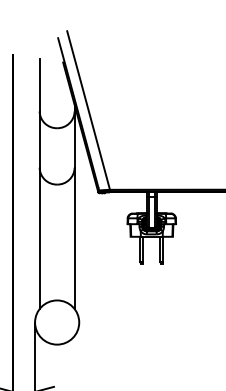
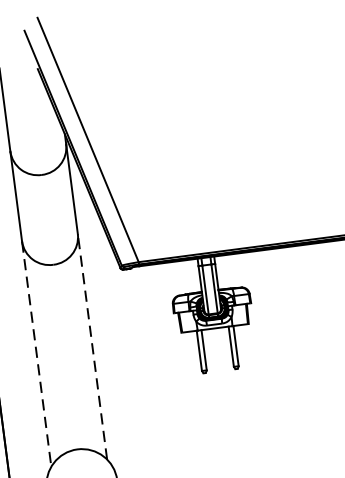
line: (39, 238) -> (36, 354), solid -> dashed
line: (74, 238) -> (92, 347), solid -> dashed

